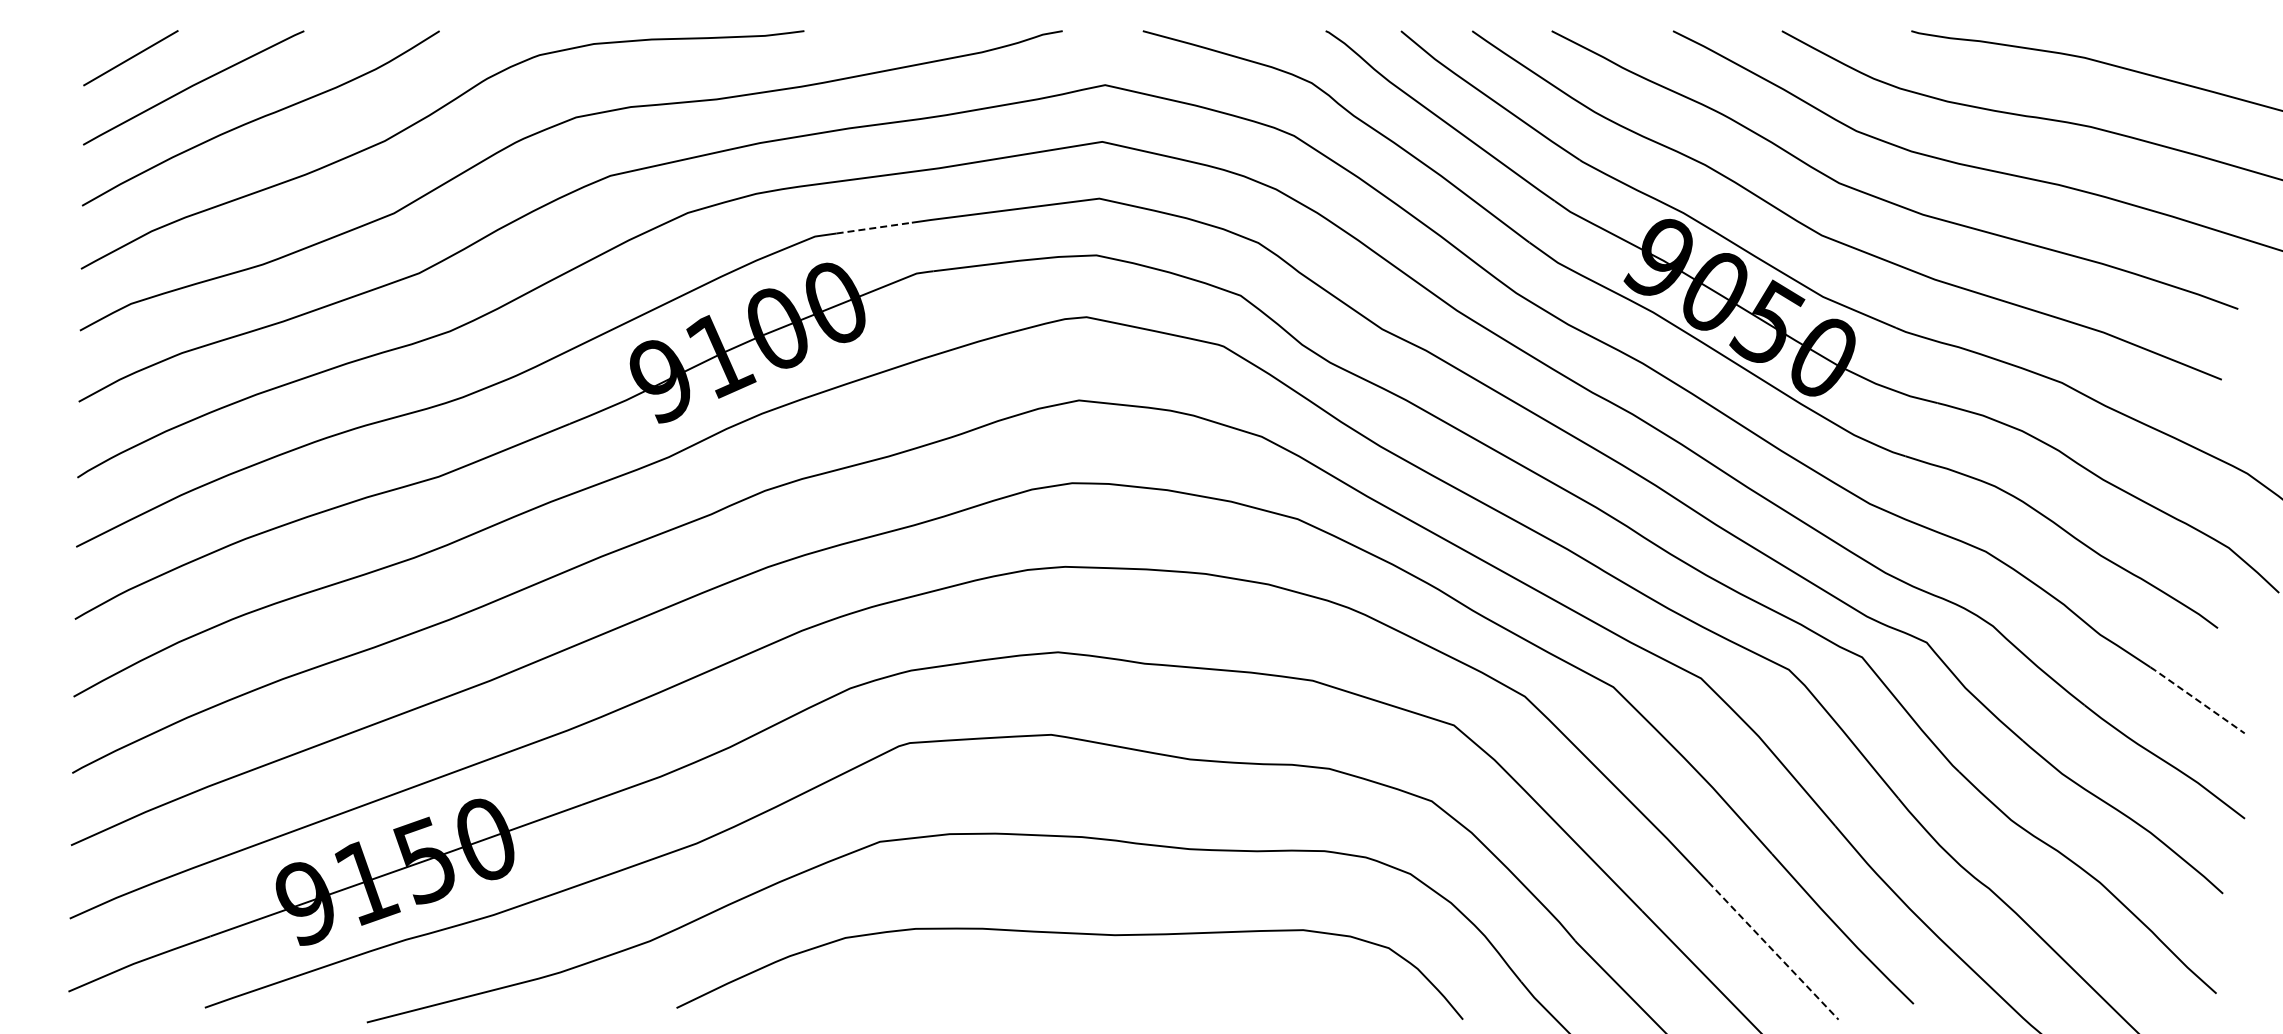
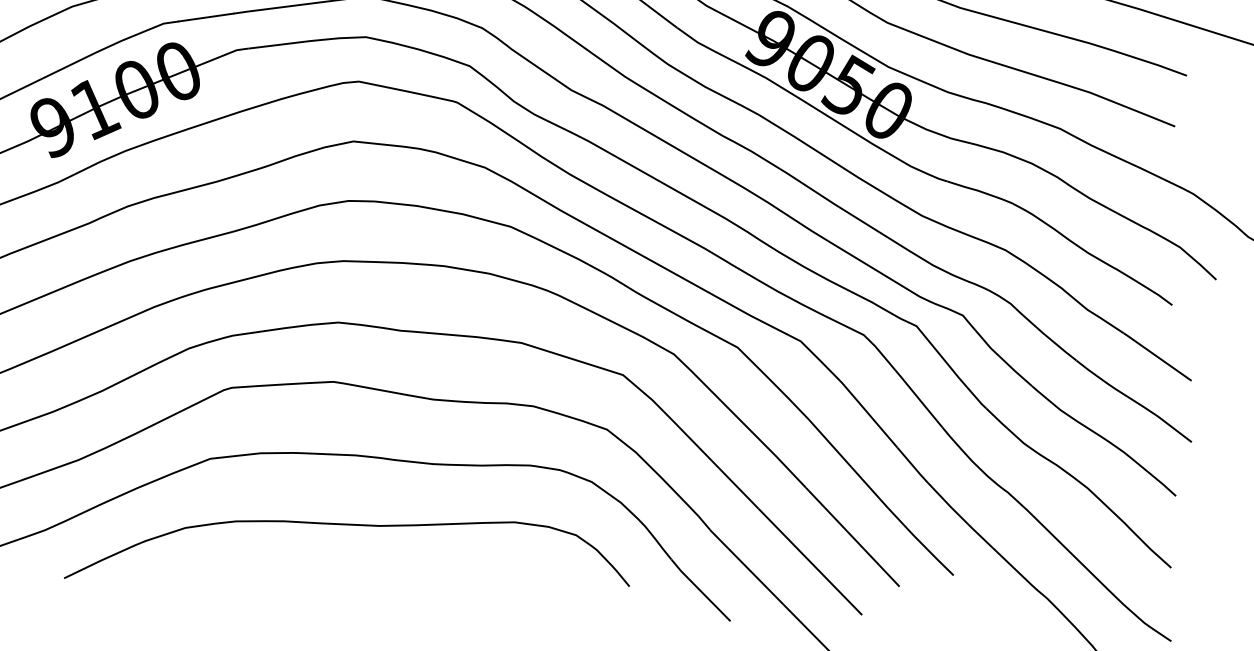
line: (874, 228) -> (206, 17), dashed -> solid
line: (2197, 700) -> (1157, 357), dashed -> solid
line: (1773, 950) -> (852, 536), dashed -> solid

